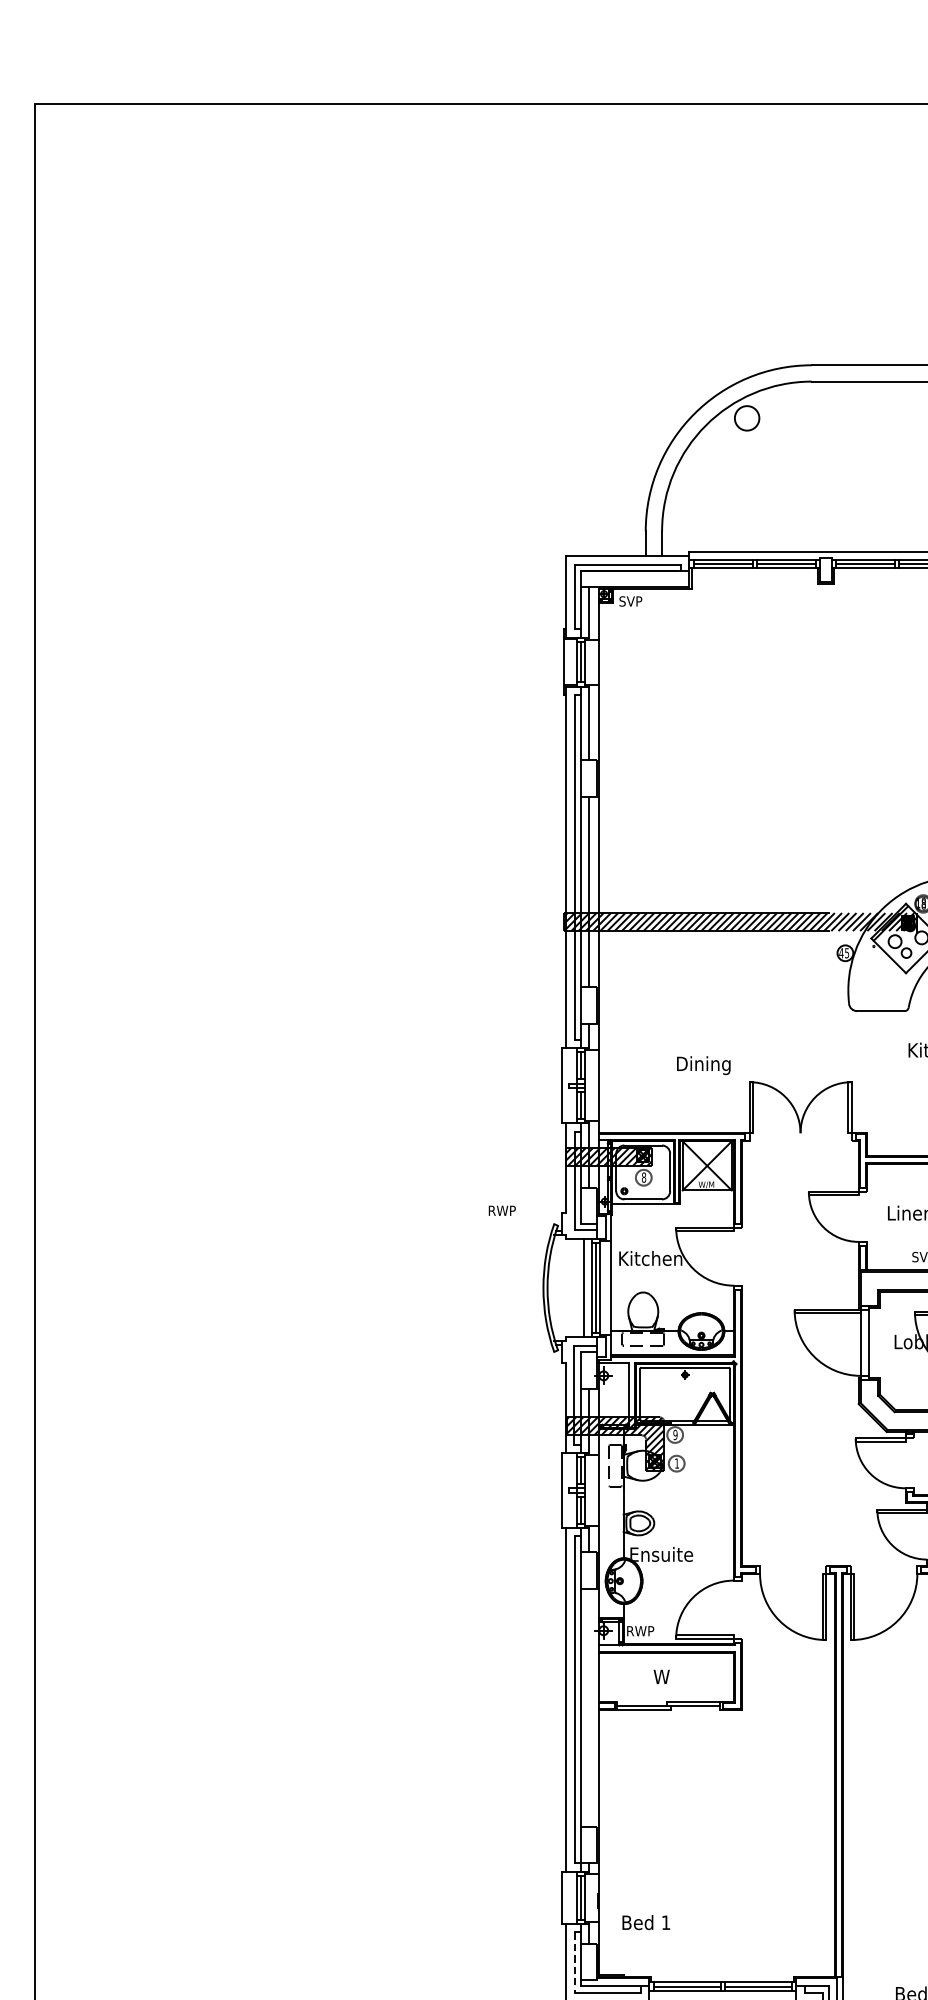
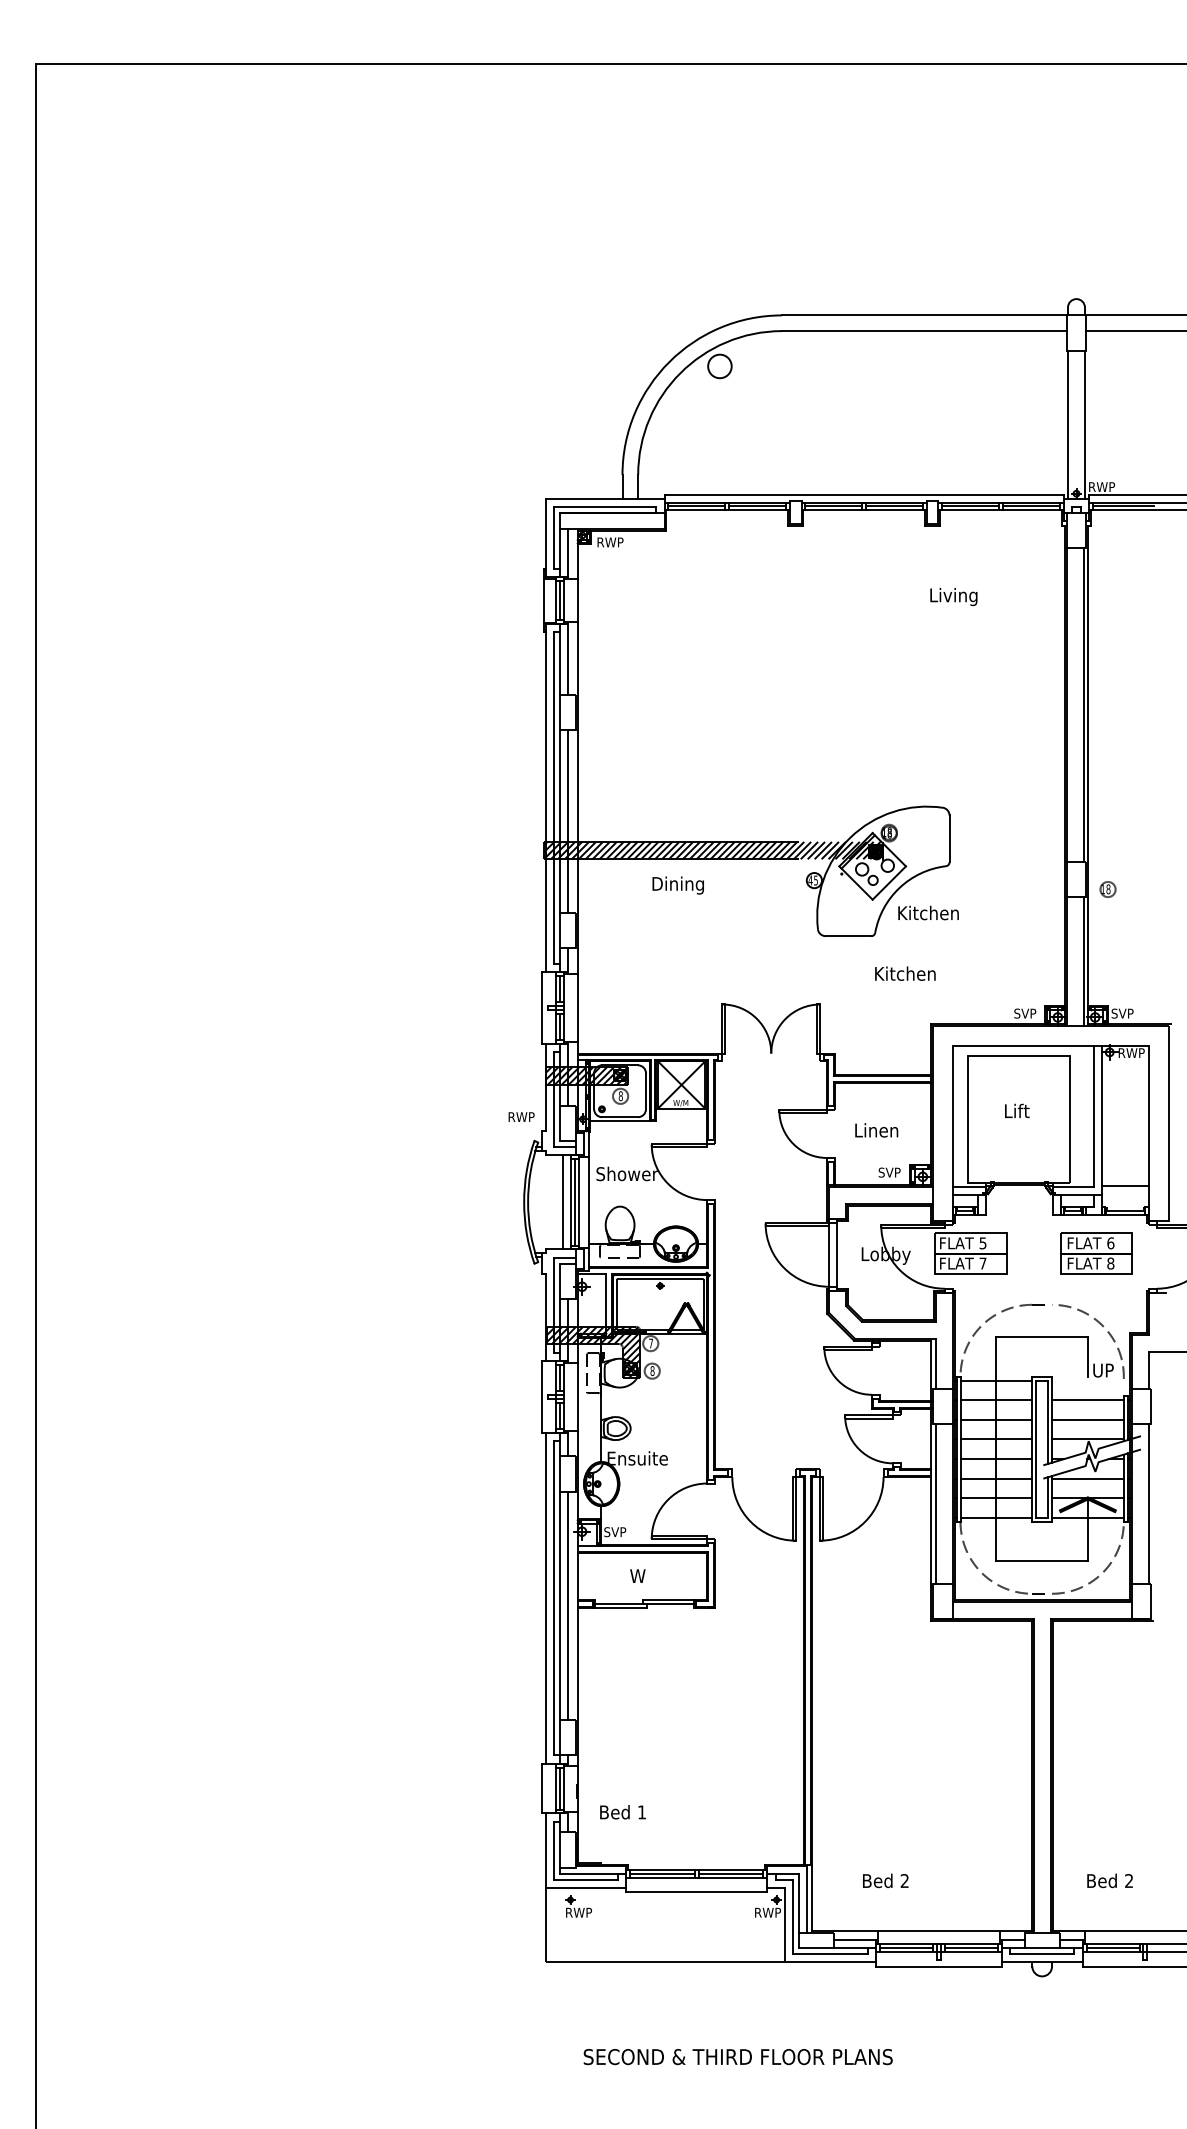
text: (633, 601) -> (610, 542), SVP -> RWP
text: (702, 1065) -> (677, 885), moved
text: (502, 1210) -> (521, 1116), moved
text: (649, 1258) -> (626, 1173), Kitchen -> Shower
text: (675, 1434) -> (651, 1343), 9 -> 7
text: (676, 1464) -> (652, 1371), 1 -> 8
text: (640, 1631) -> (617, 1532), RWP -> SVP
line: (588, 1707) -> (567, 1605), added
line: (575, 1962) -> (554, 1850), dashed -> solid

